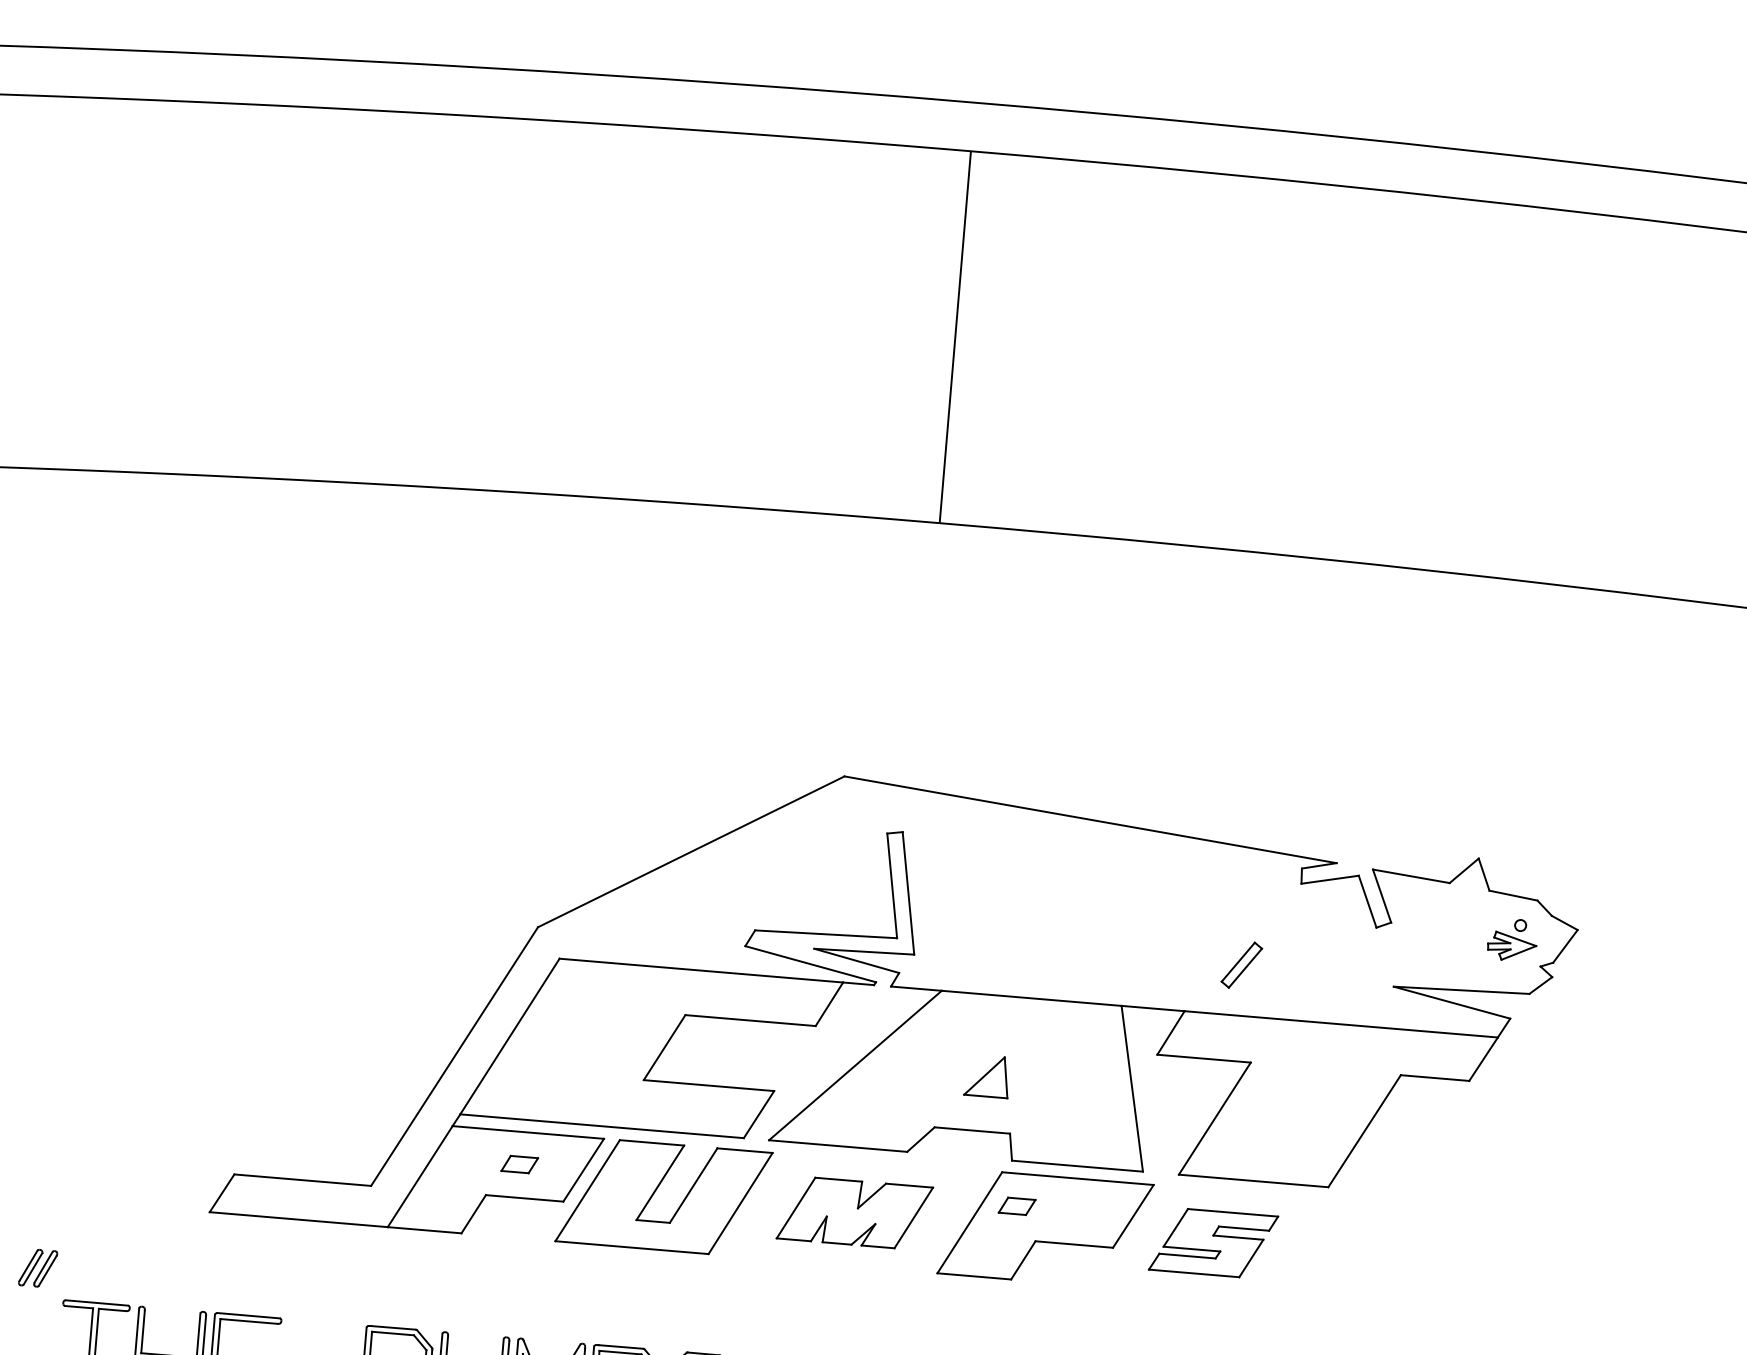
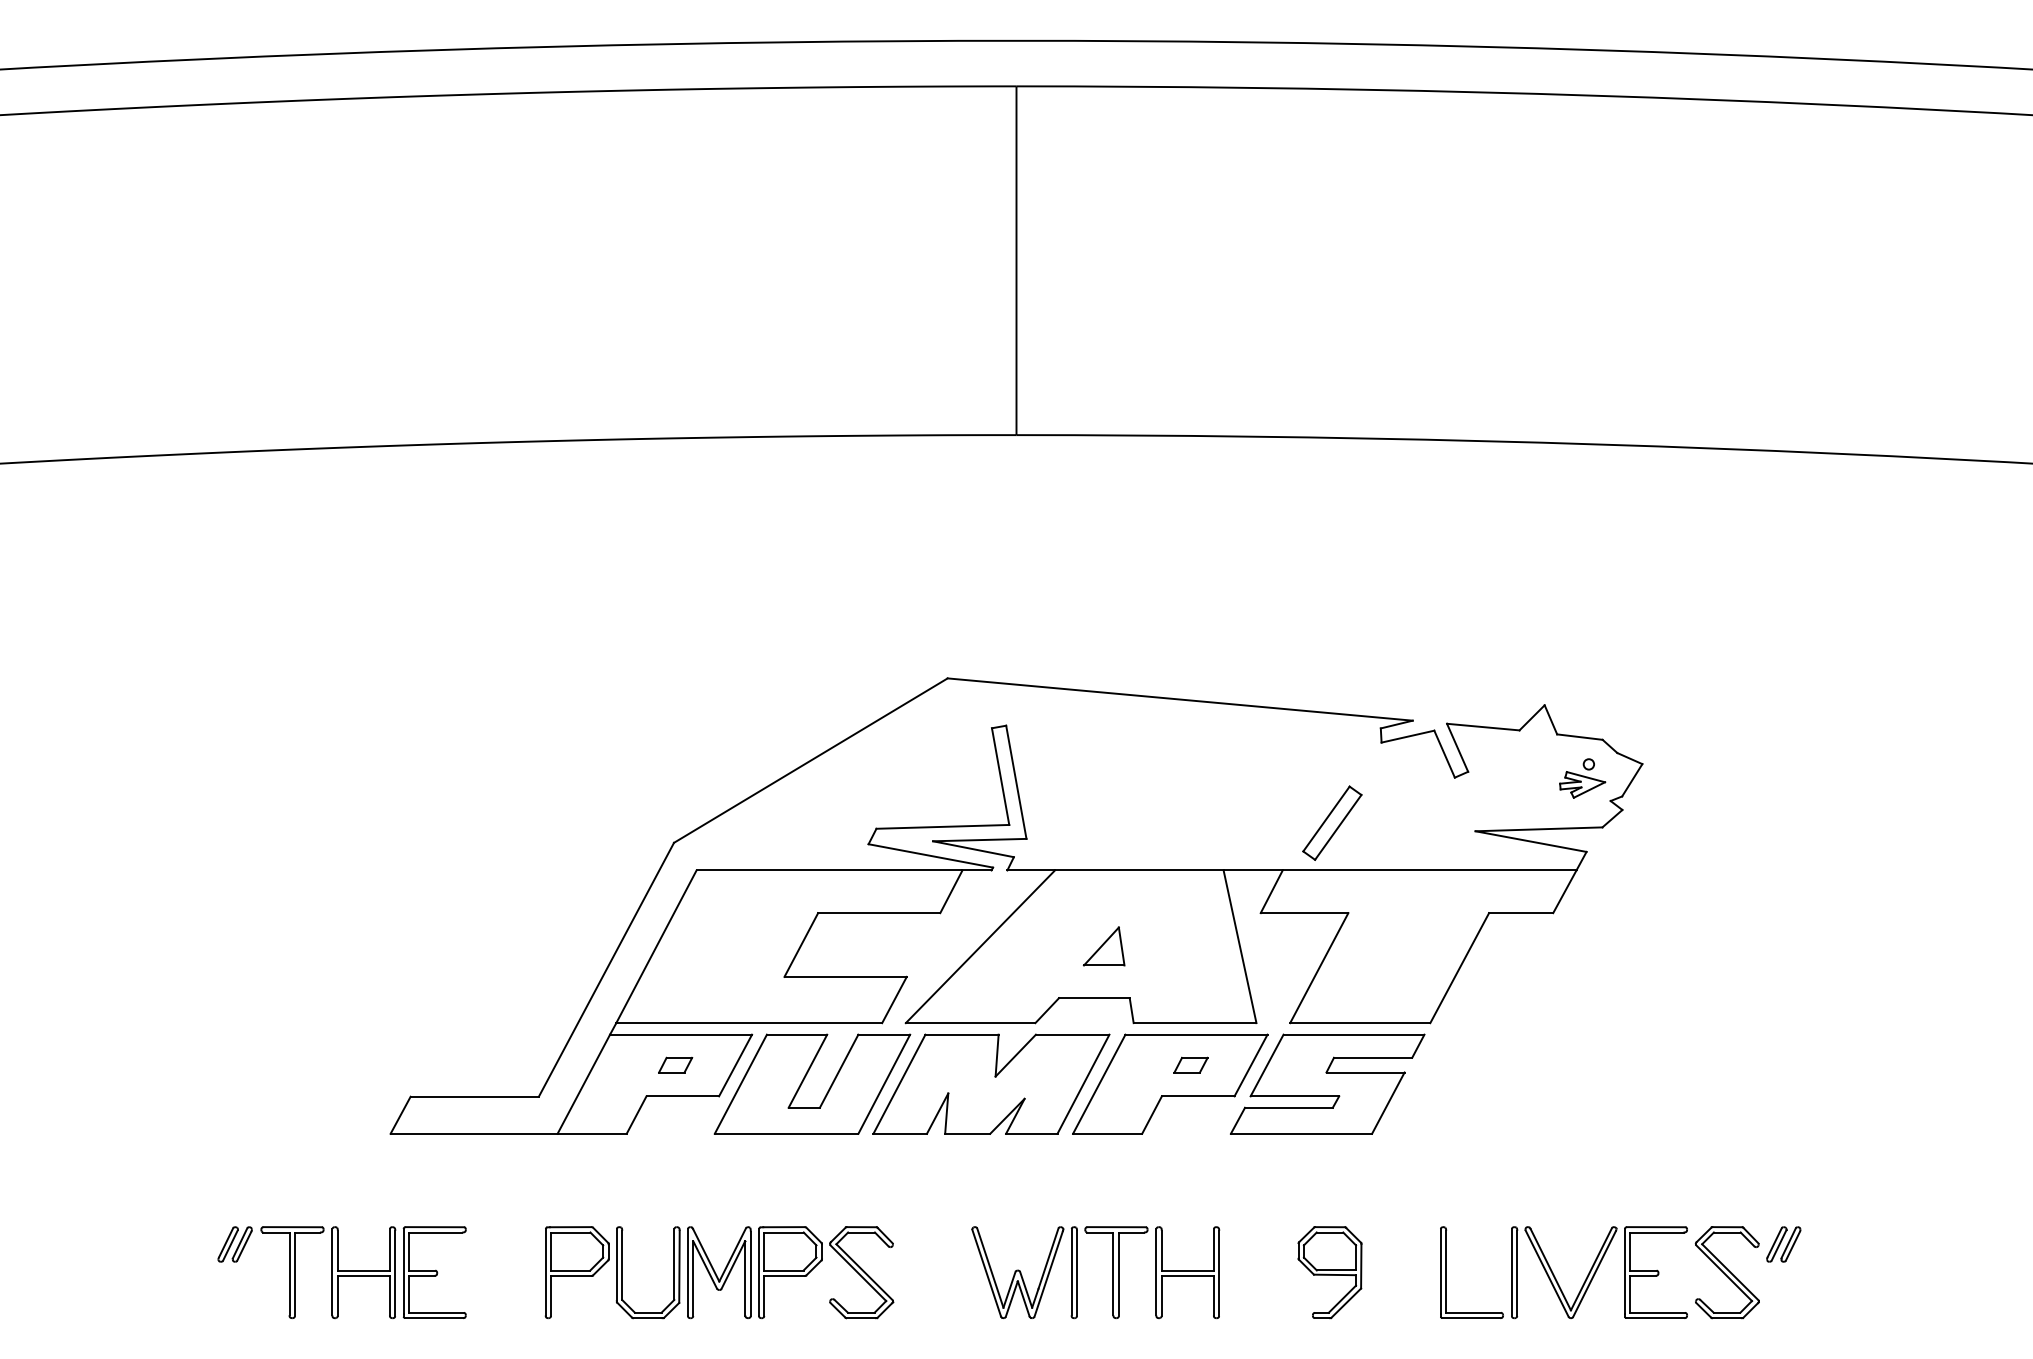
part: (1241, 964) -> (1332, 822), size x1.67
part: (1016, 1205) -> (1190, 1064), moved
part: (854, 1212) -> (991, 1083), size x1.67
part: (1213, 1242) -> (1327, 1083), size x1.67
part: (37, 1268) -> (234, 1244), moved

